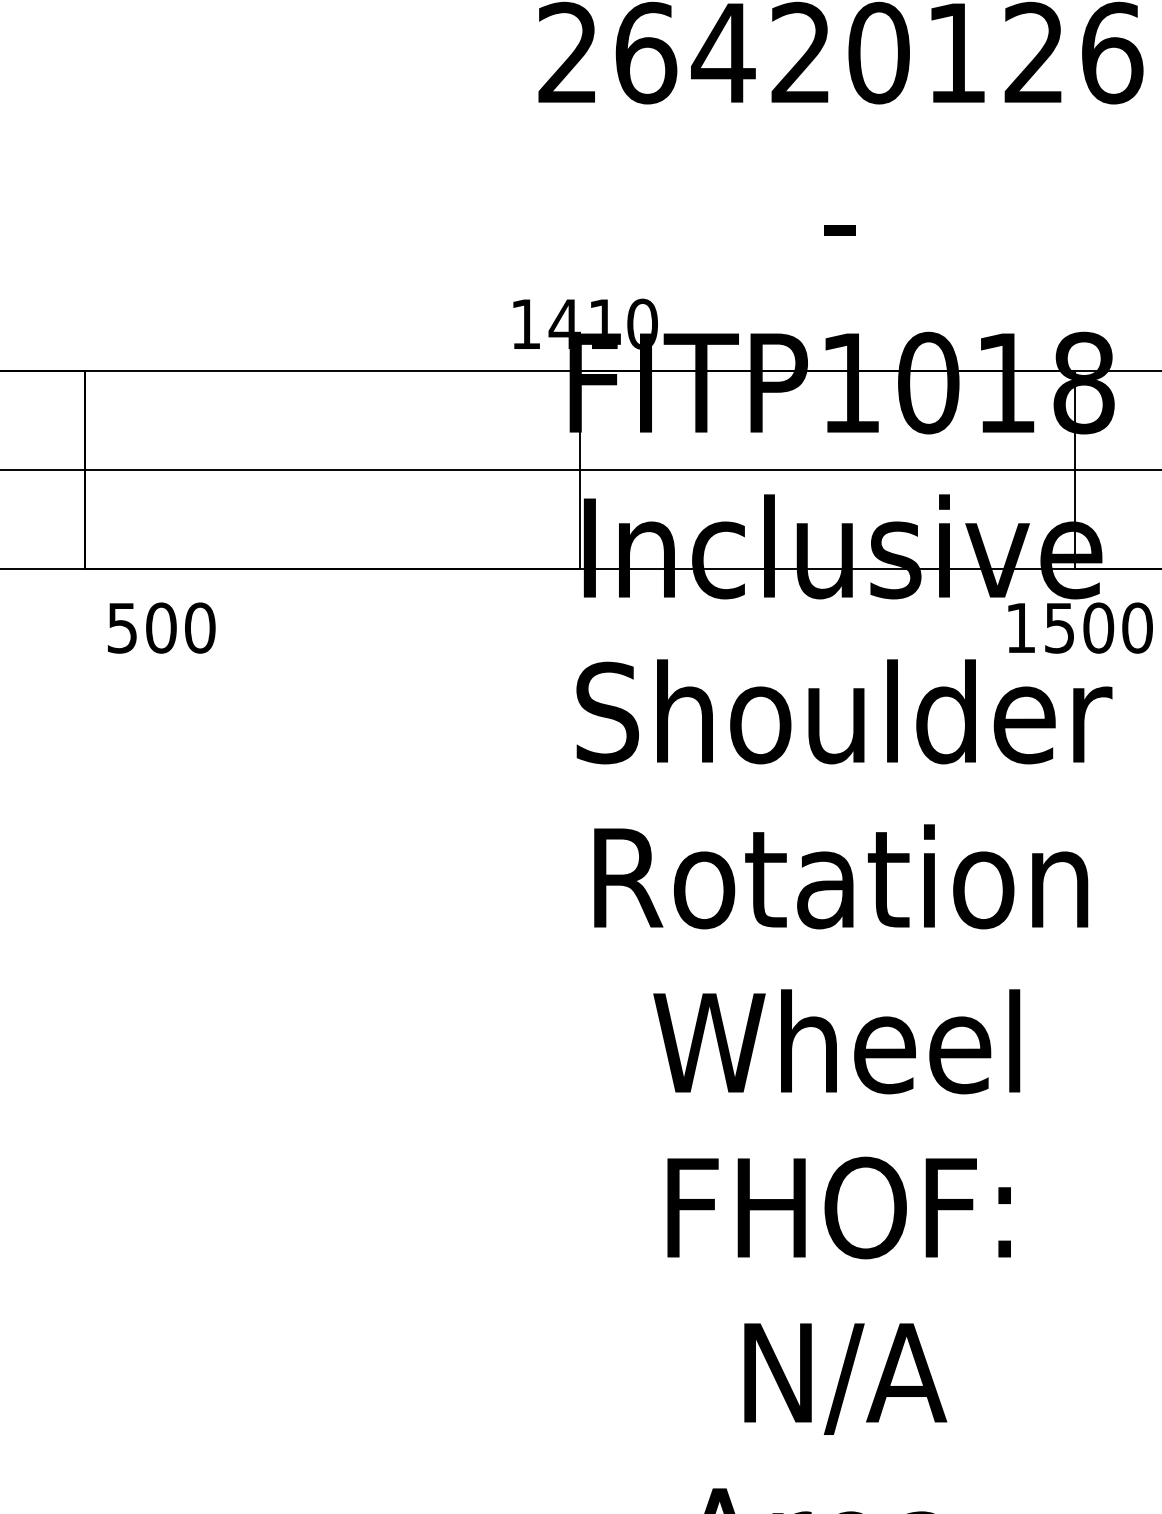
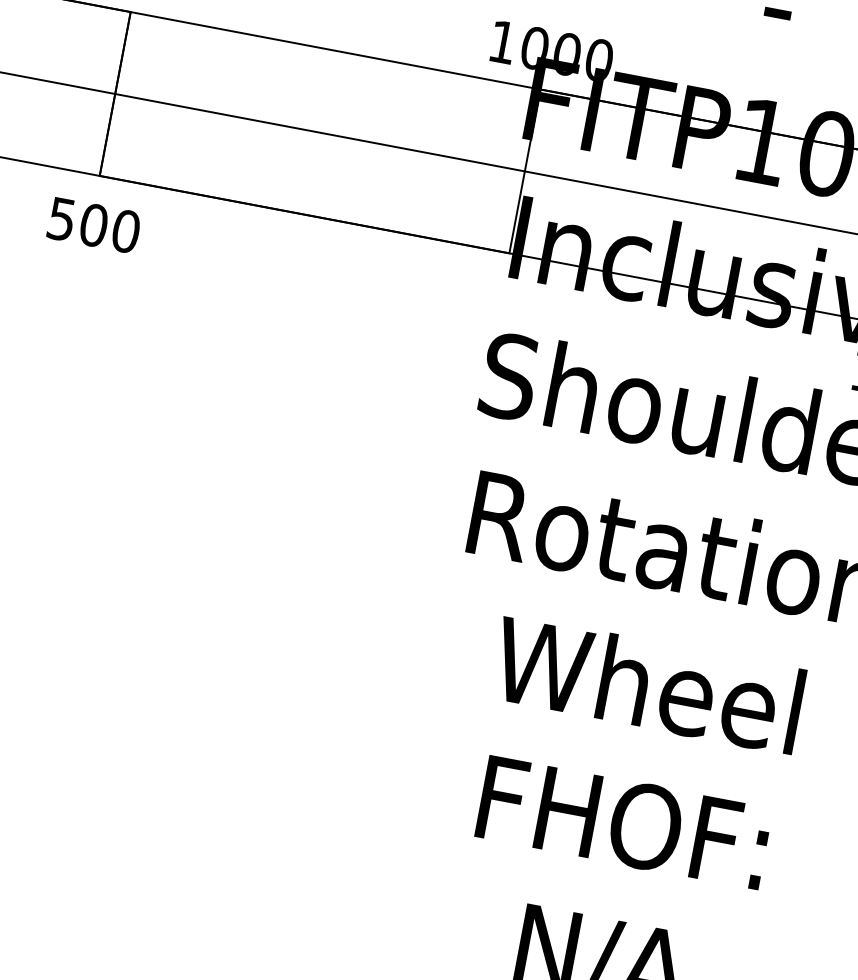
text: (583, 323) -> (550, 50), 1410 -> 1000
text: (161, 627) -> (94, 224), moved

